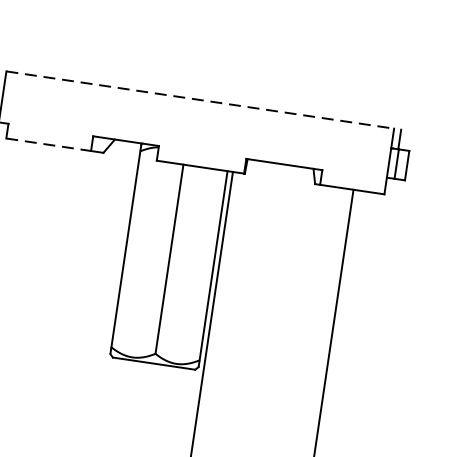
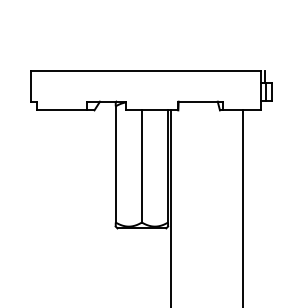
line: (200, 100) -> (146, 71), dashed -> solid
line: (49, 145) -> (62, 110), dashed -> solid

